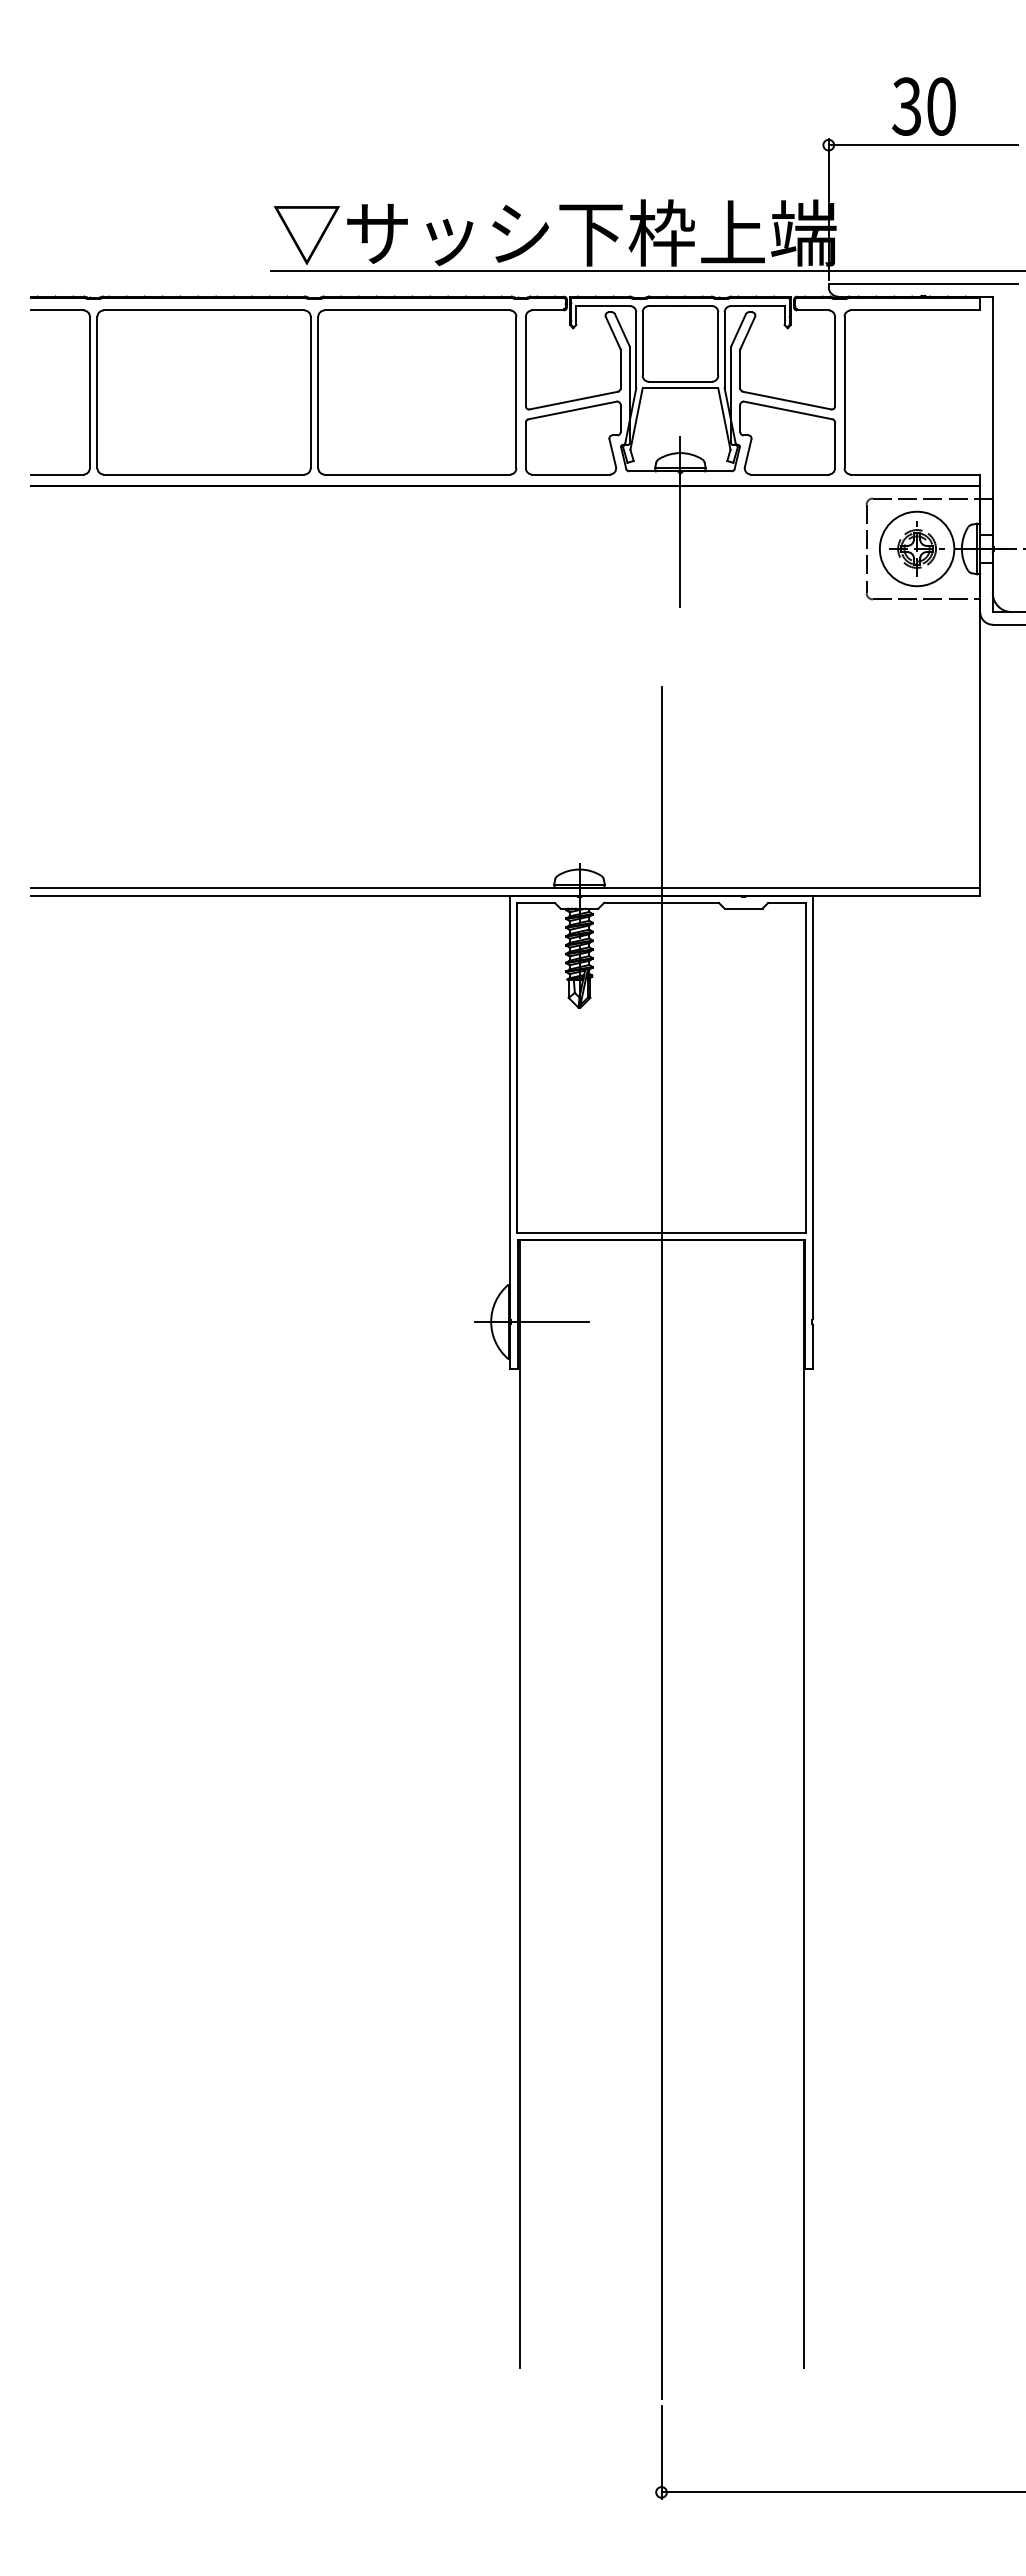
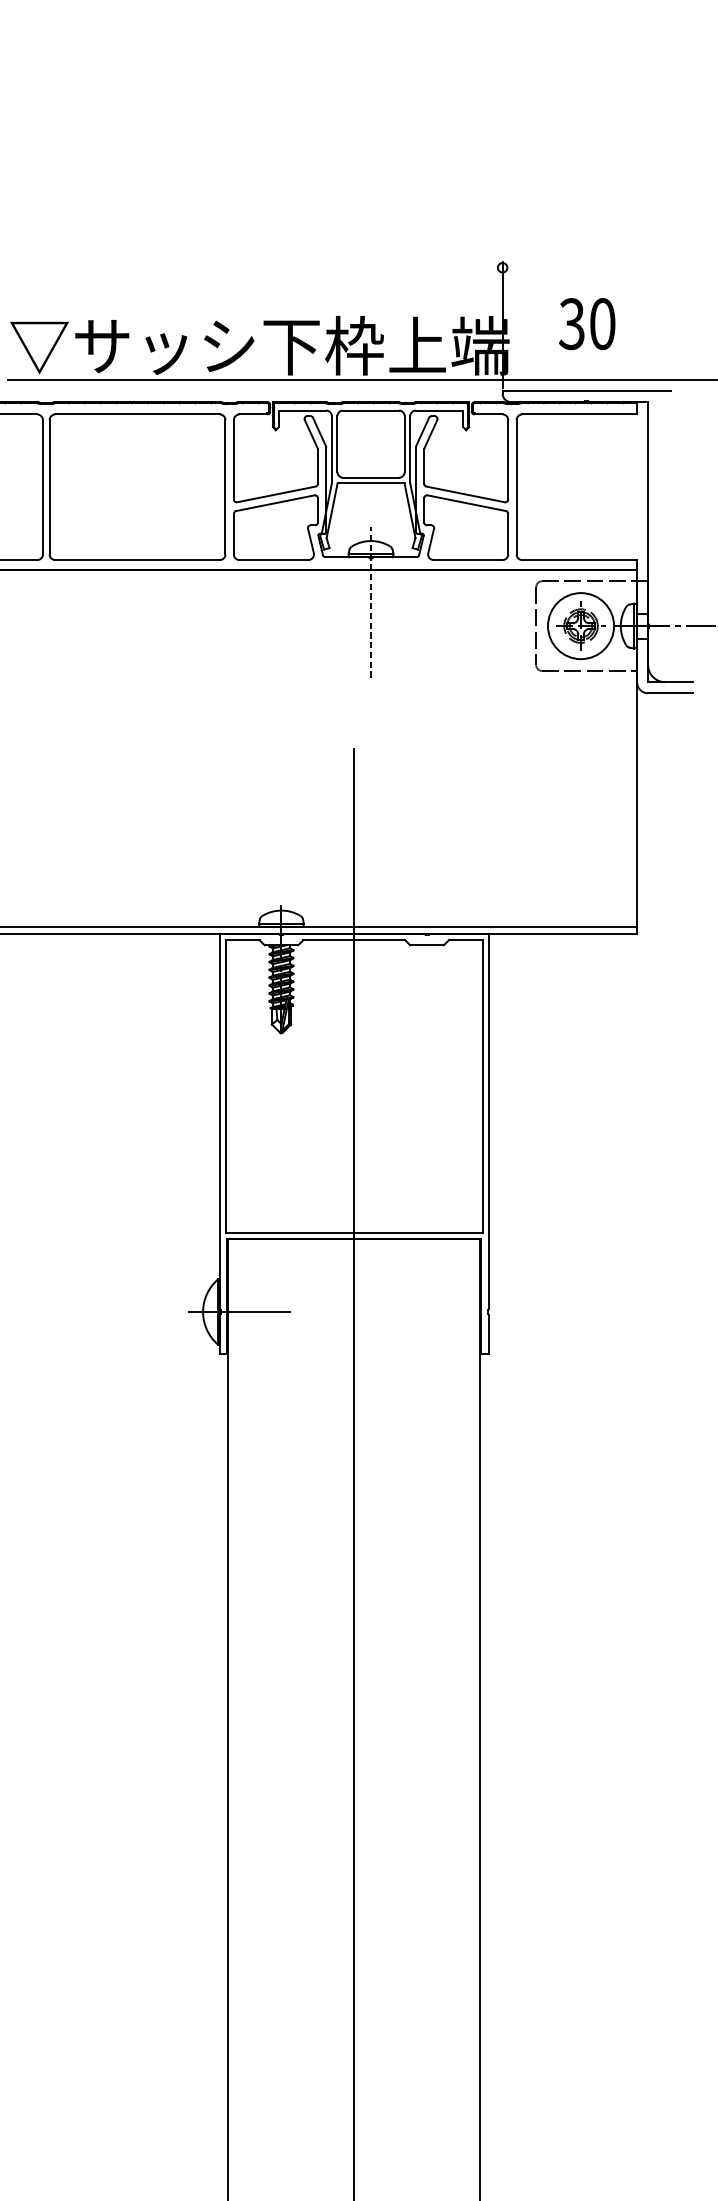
text: (923, 106) -> (586, 323), moved
line: (923, 145) -> (586, 268), removed
line: (680, 522) -> (371, 602), solid -> dashed

